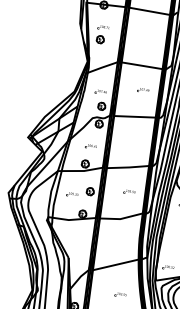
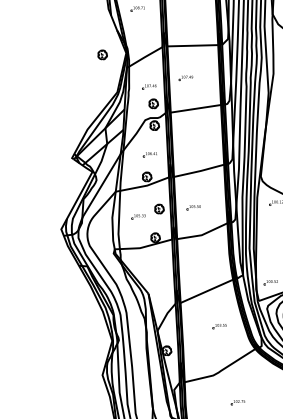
part: (100, 39) -> (102, 54), moved
part: (142, 90) -> (185, 78), moved
part: (129, 191) -> (193, 207), moved

